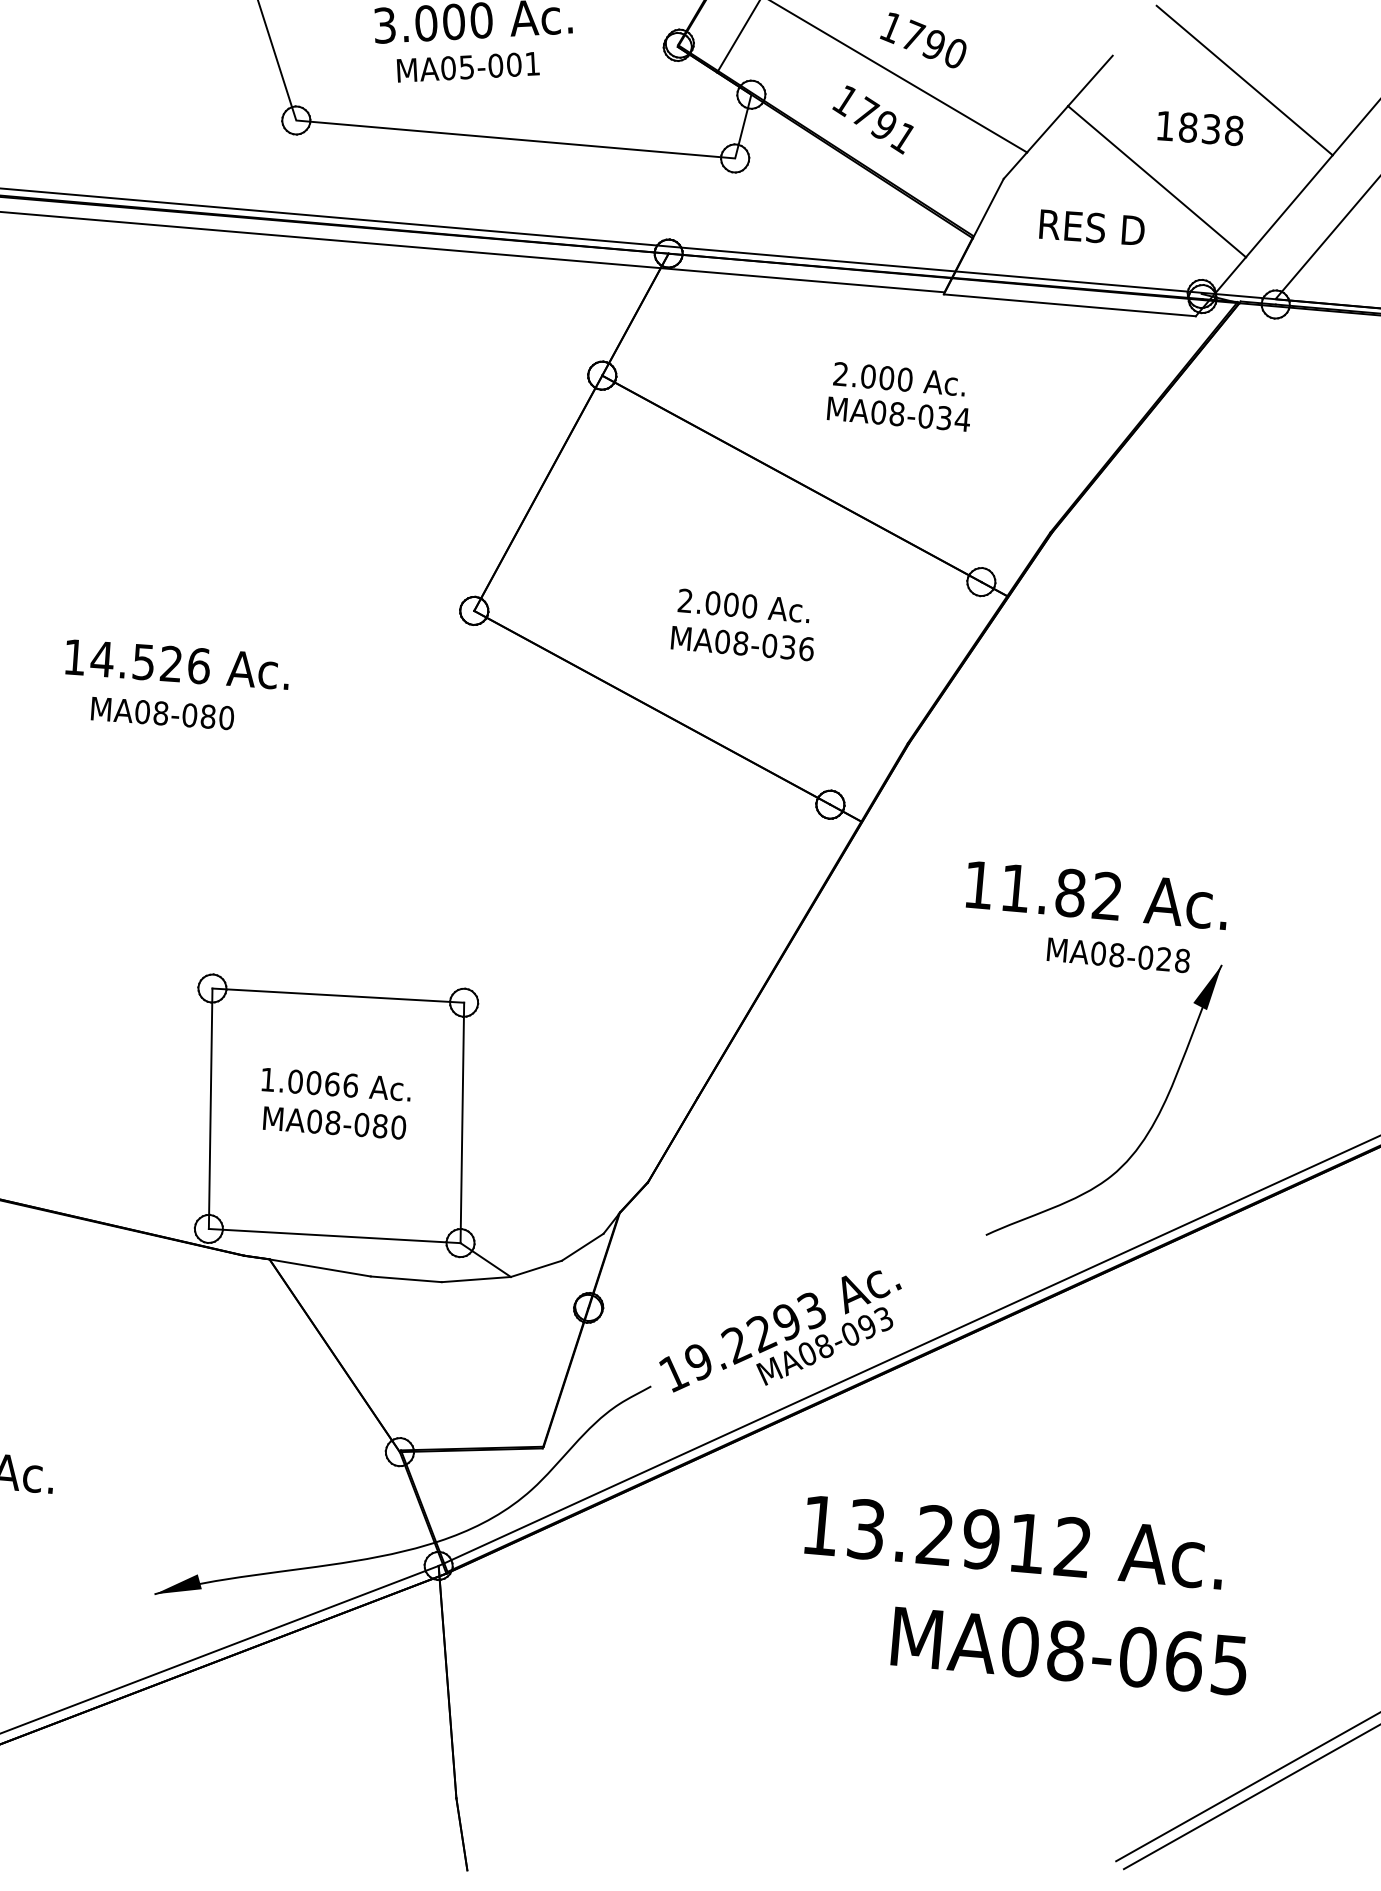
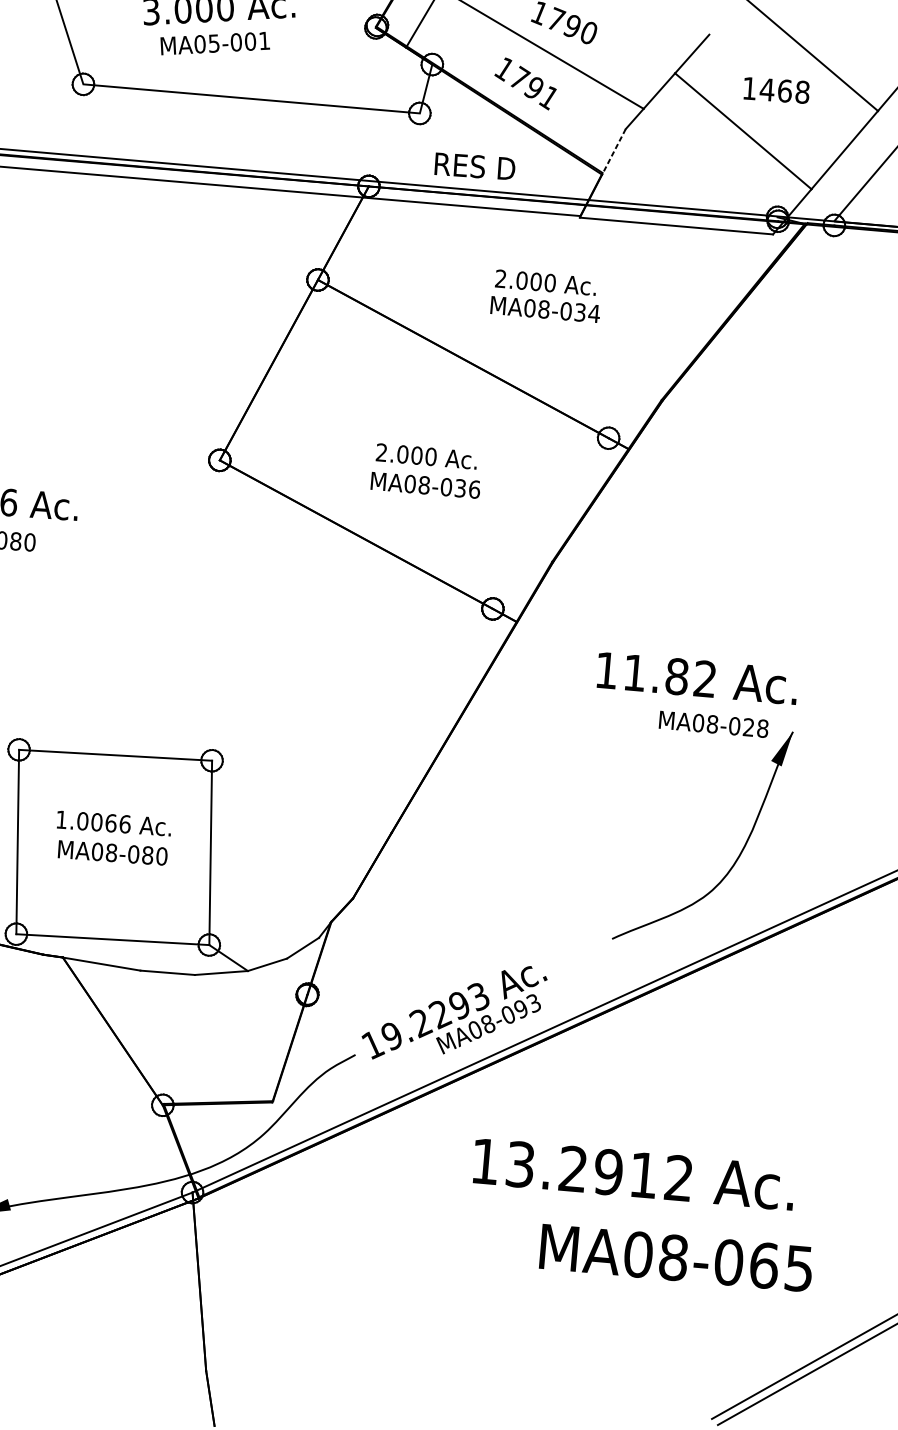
text: (1199, 128) -> (775, 90), 1838 -> 1468
line: (988, 209) -> (614, 152), solid -> dashed
text: (1091, 226) -> (474, 165), moved

